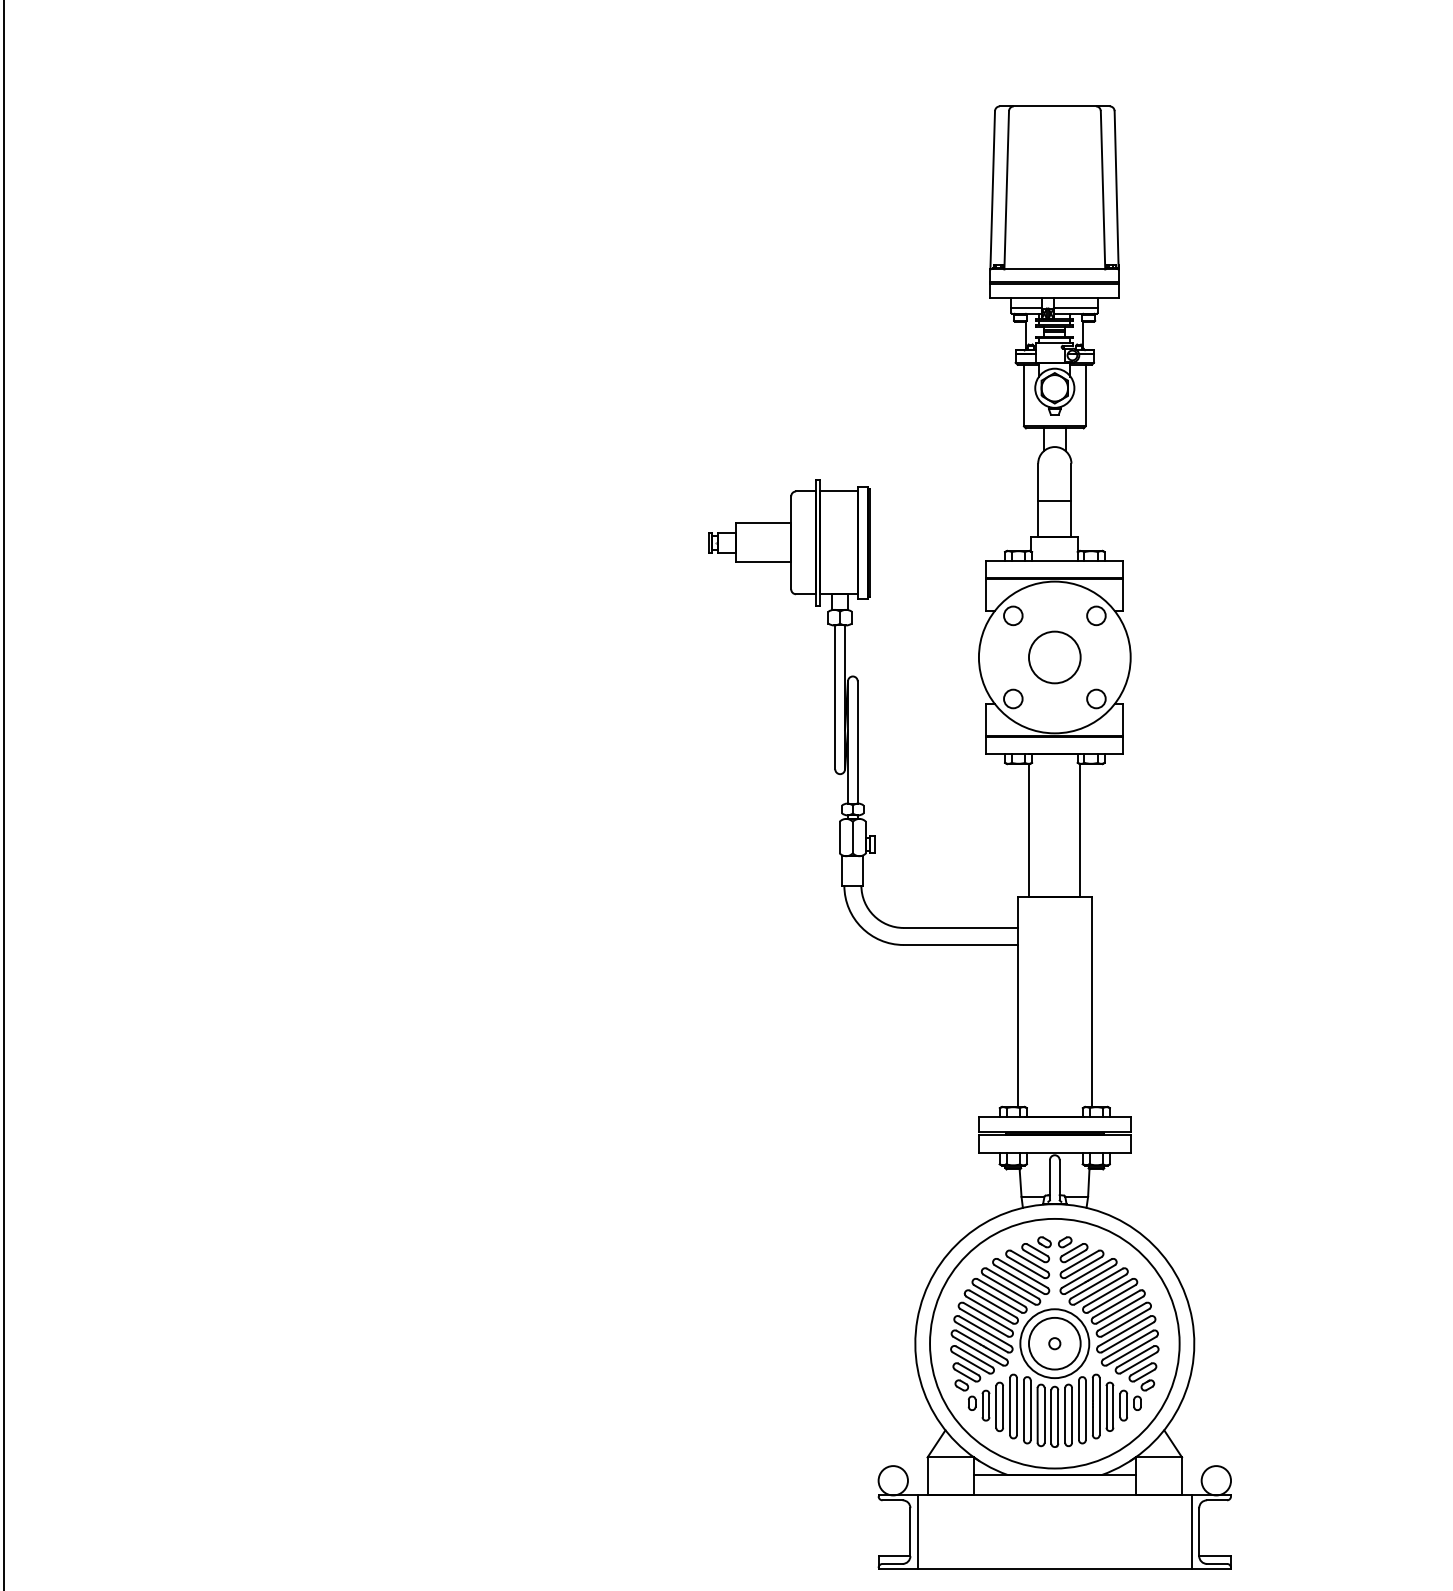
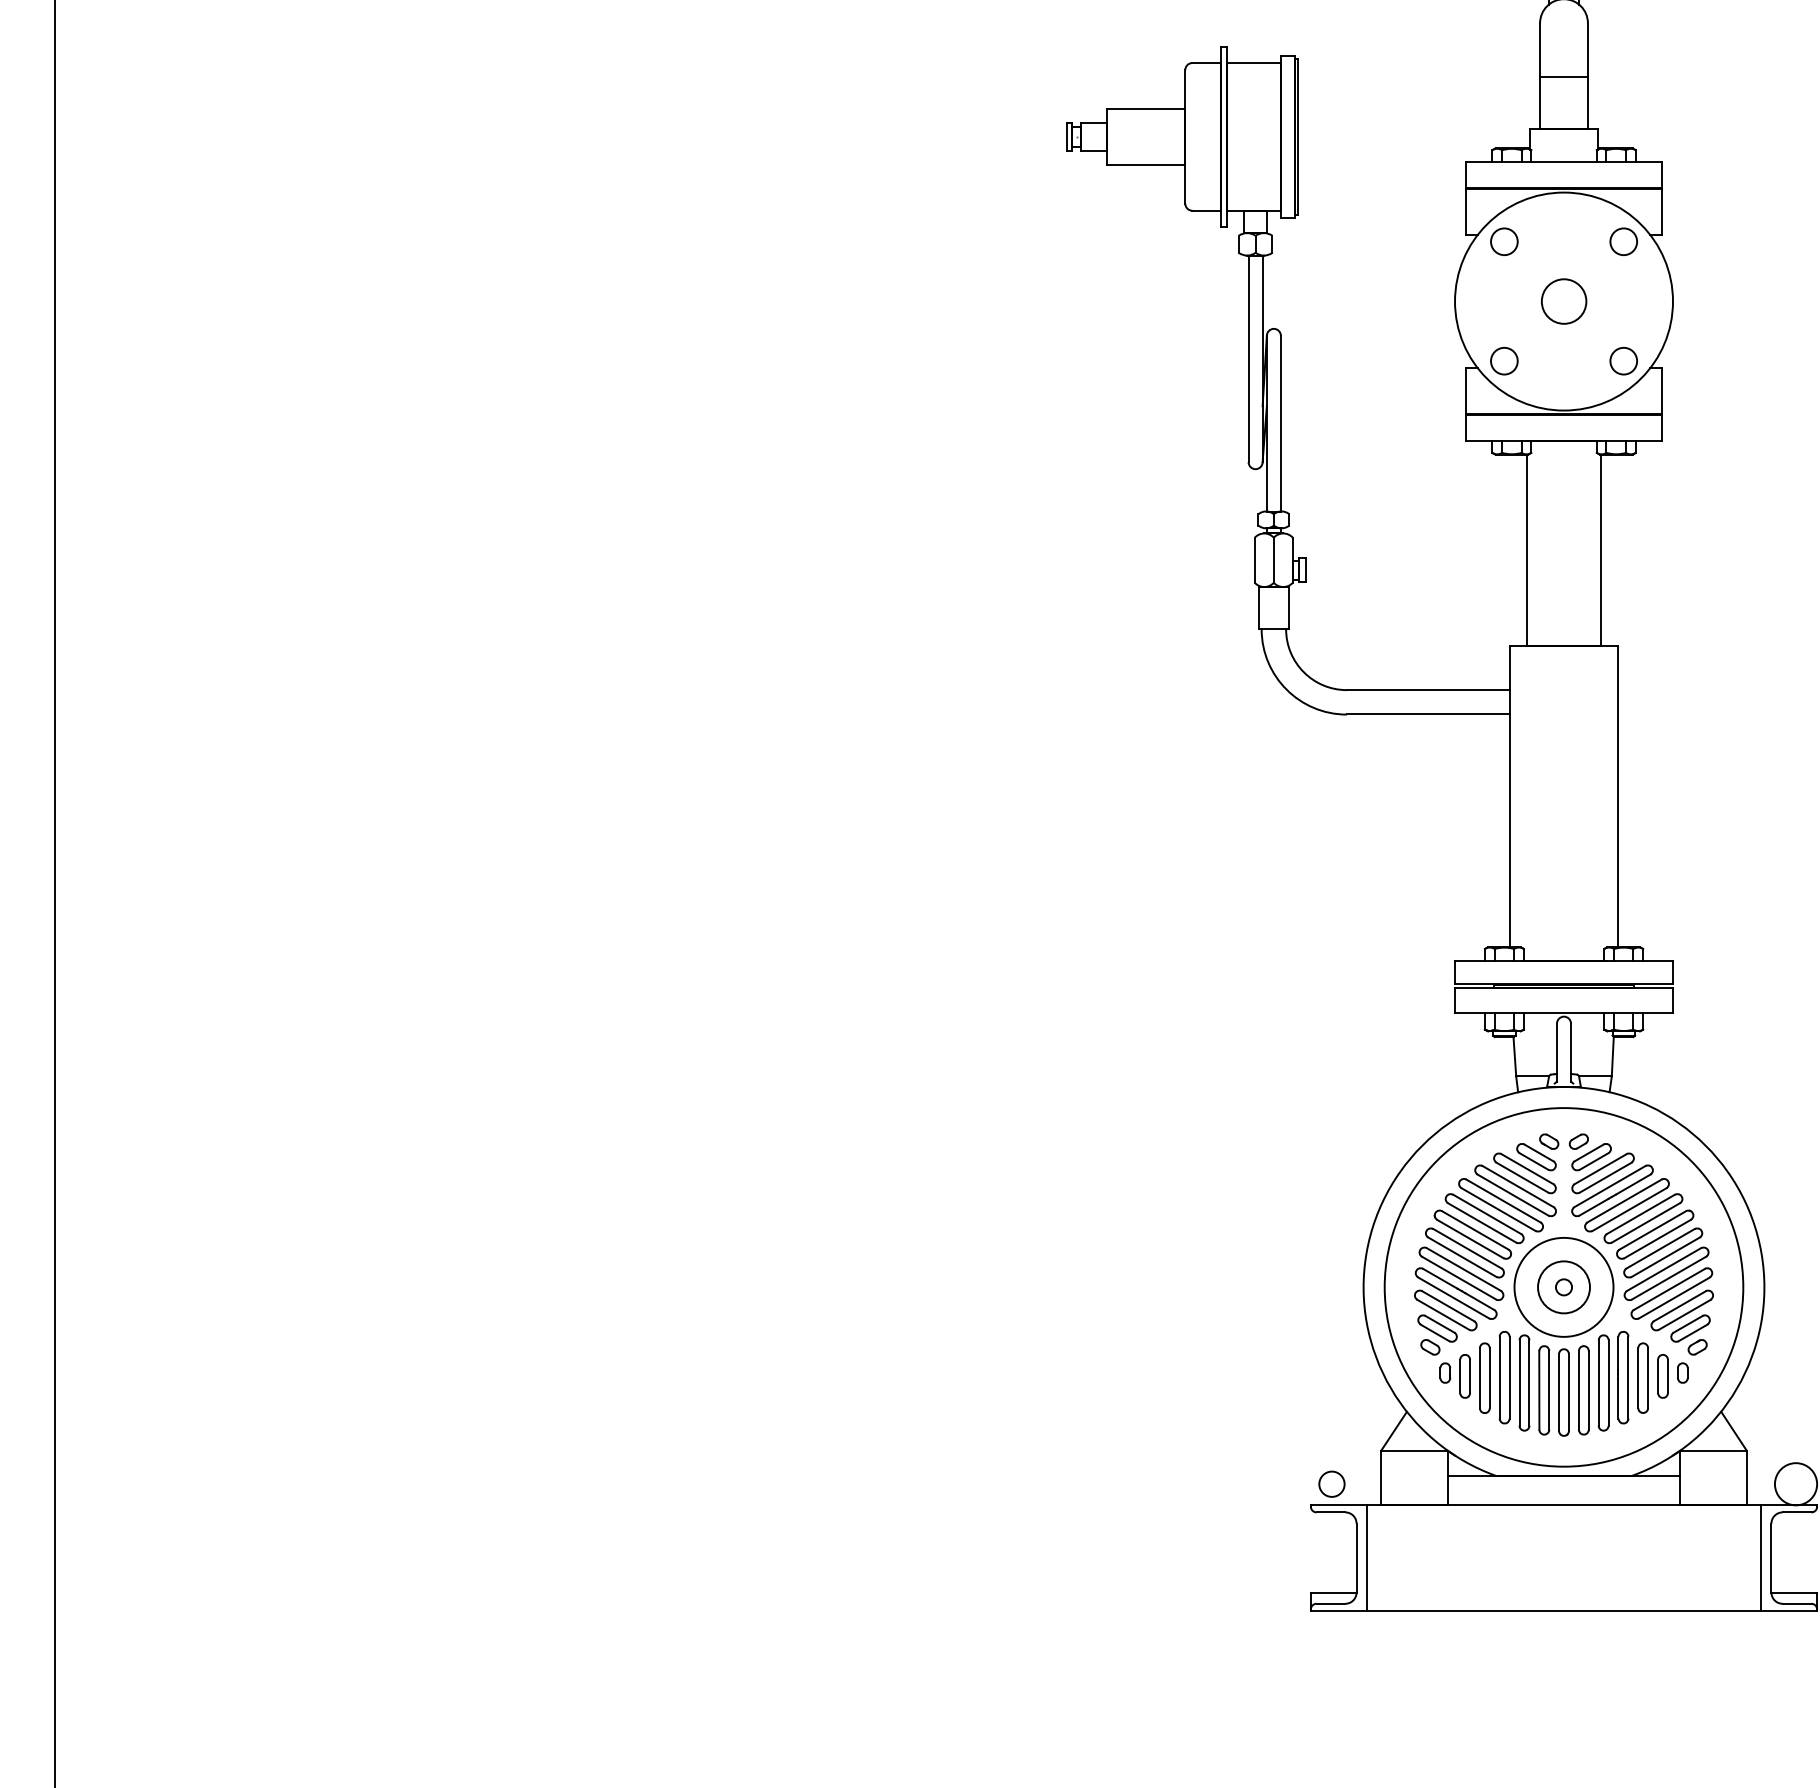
circle: (1054, 657) -> (1563, 301), size x0.6
circle: (1054, 1343) -> (1563, 1287), size x0.7
circle: (892, 1480) -> (1330, 1483), size x0.6

